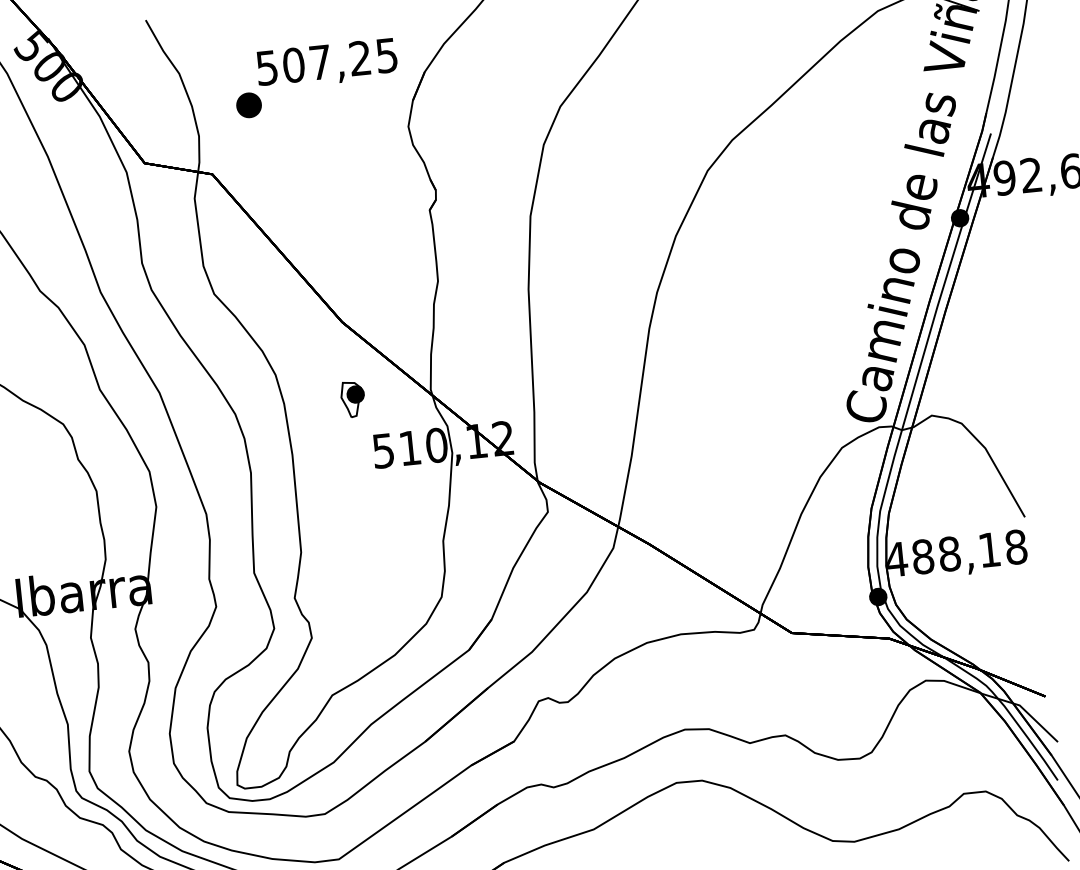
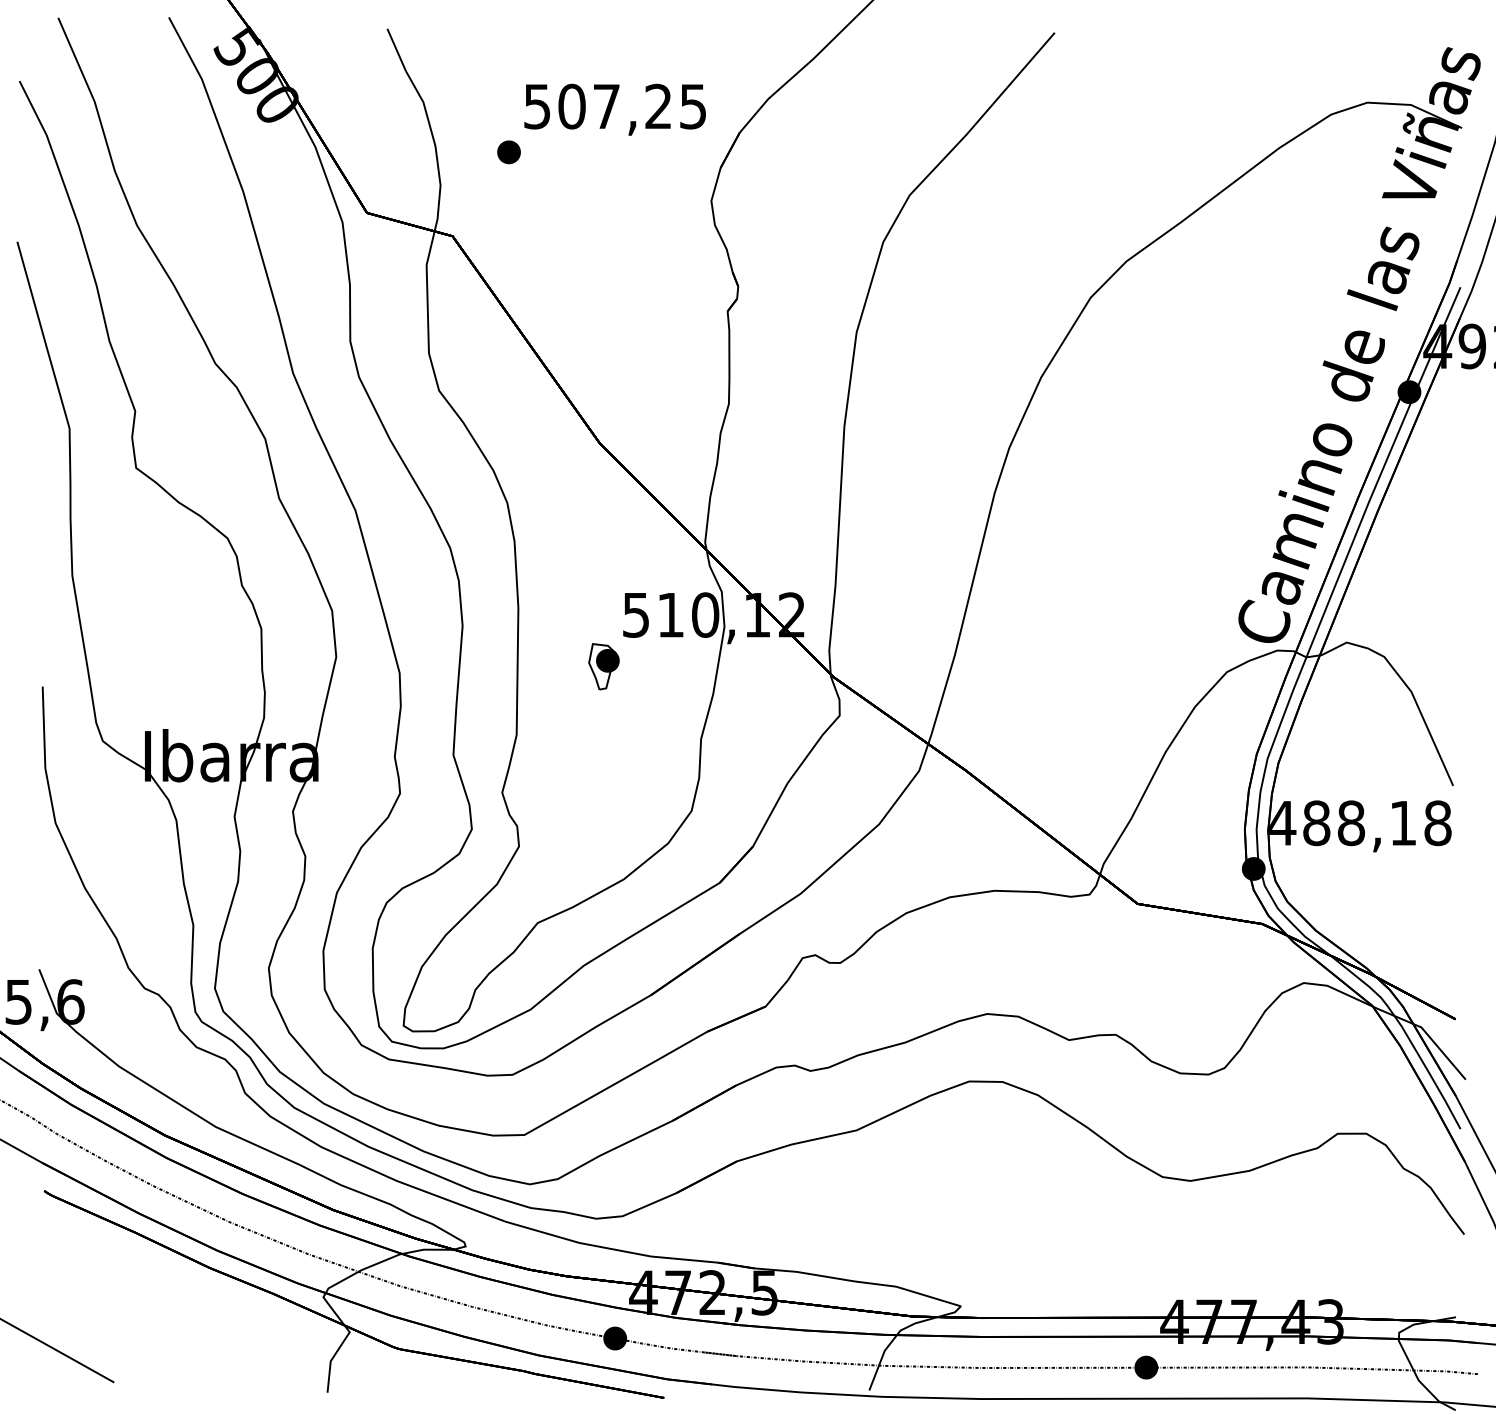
part: (248, 105) -> (508, 152), size x0.71
part: (352, 399) -> (603, 666), moved

